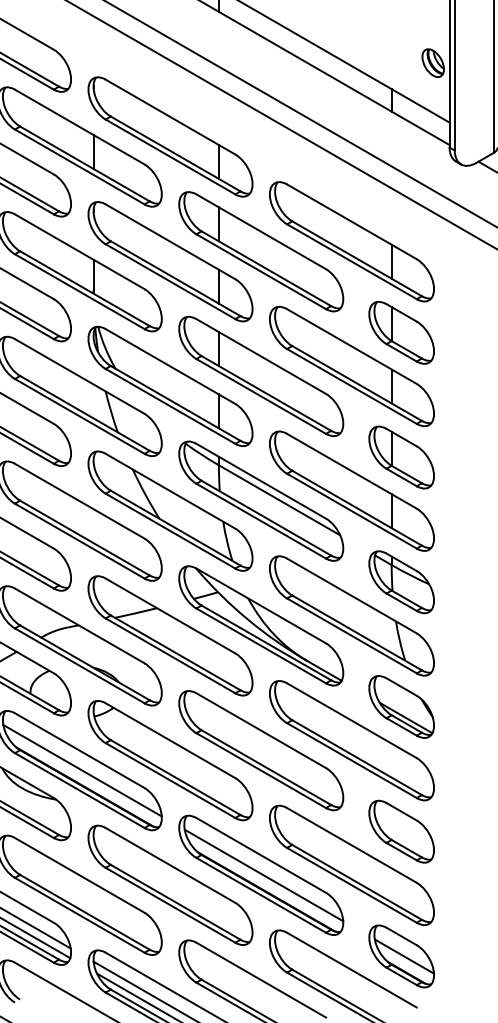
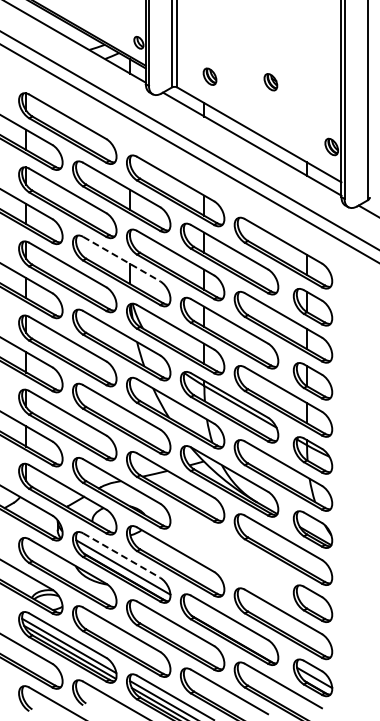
line: (81, 252) -> (122, 259), solid -> dashed
line: (81, 750) -> (122, 555), solid -> dashed
part: (261, 750) -> (229, 555), removed
line: (264, 875) -> (231, 629), removed

